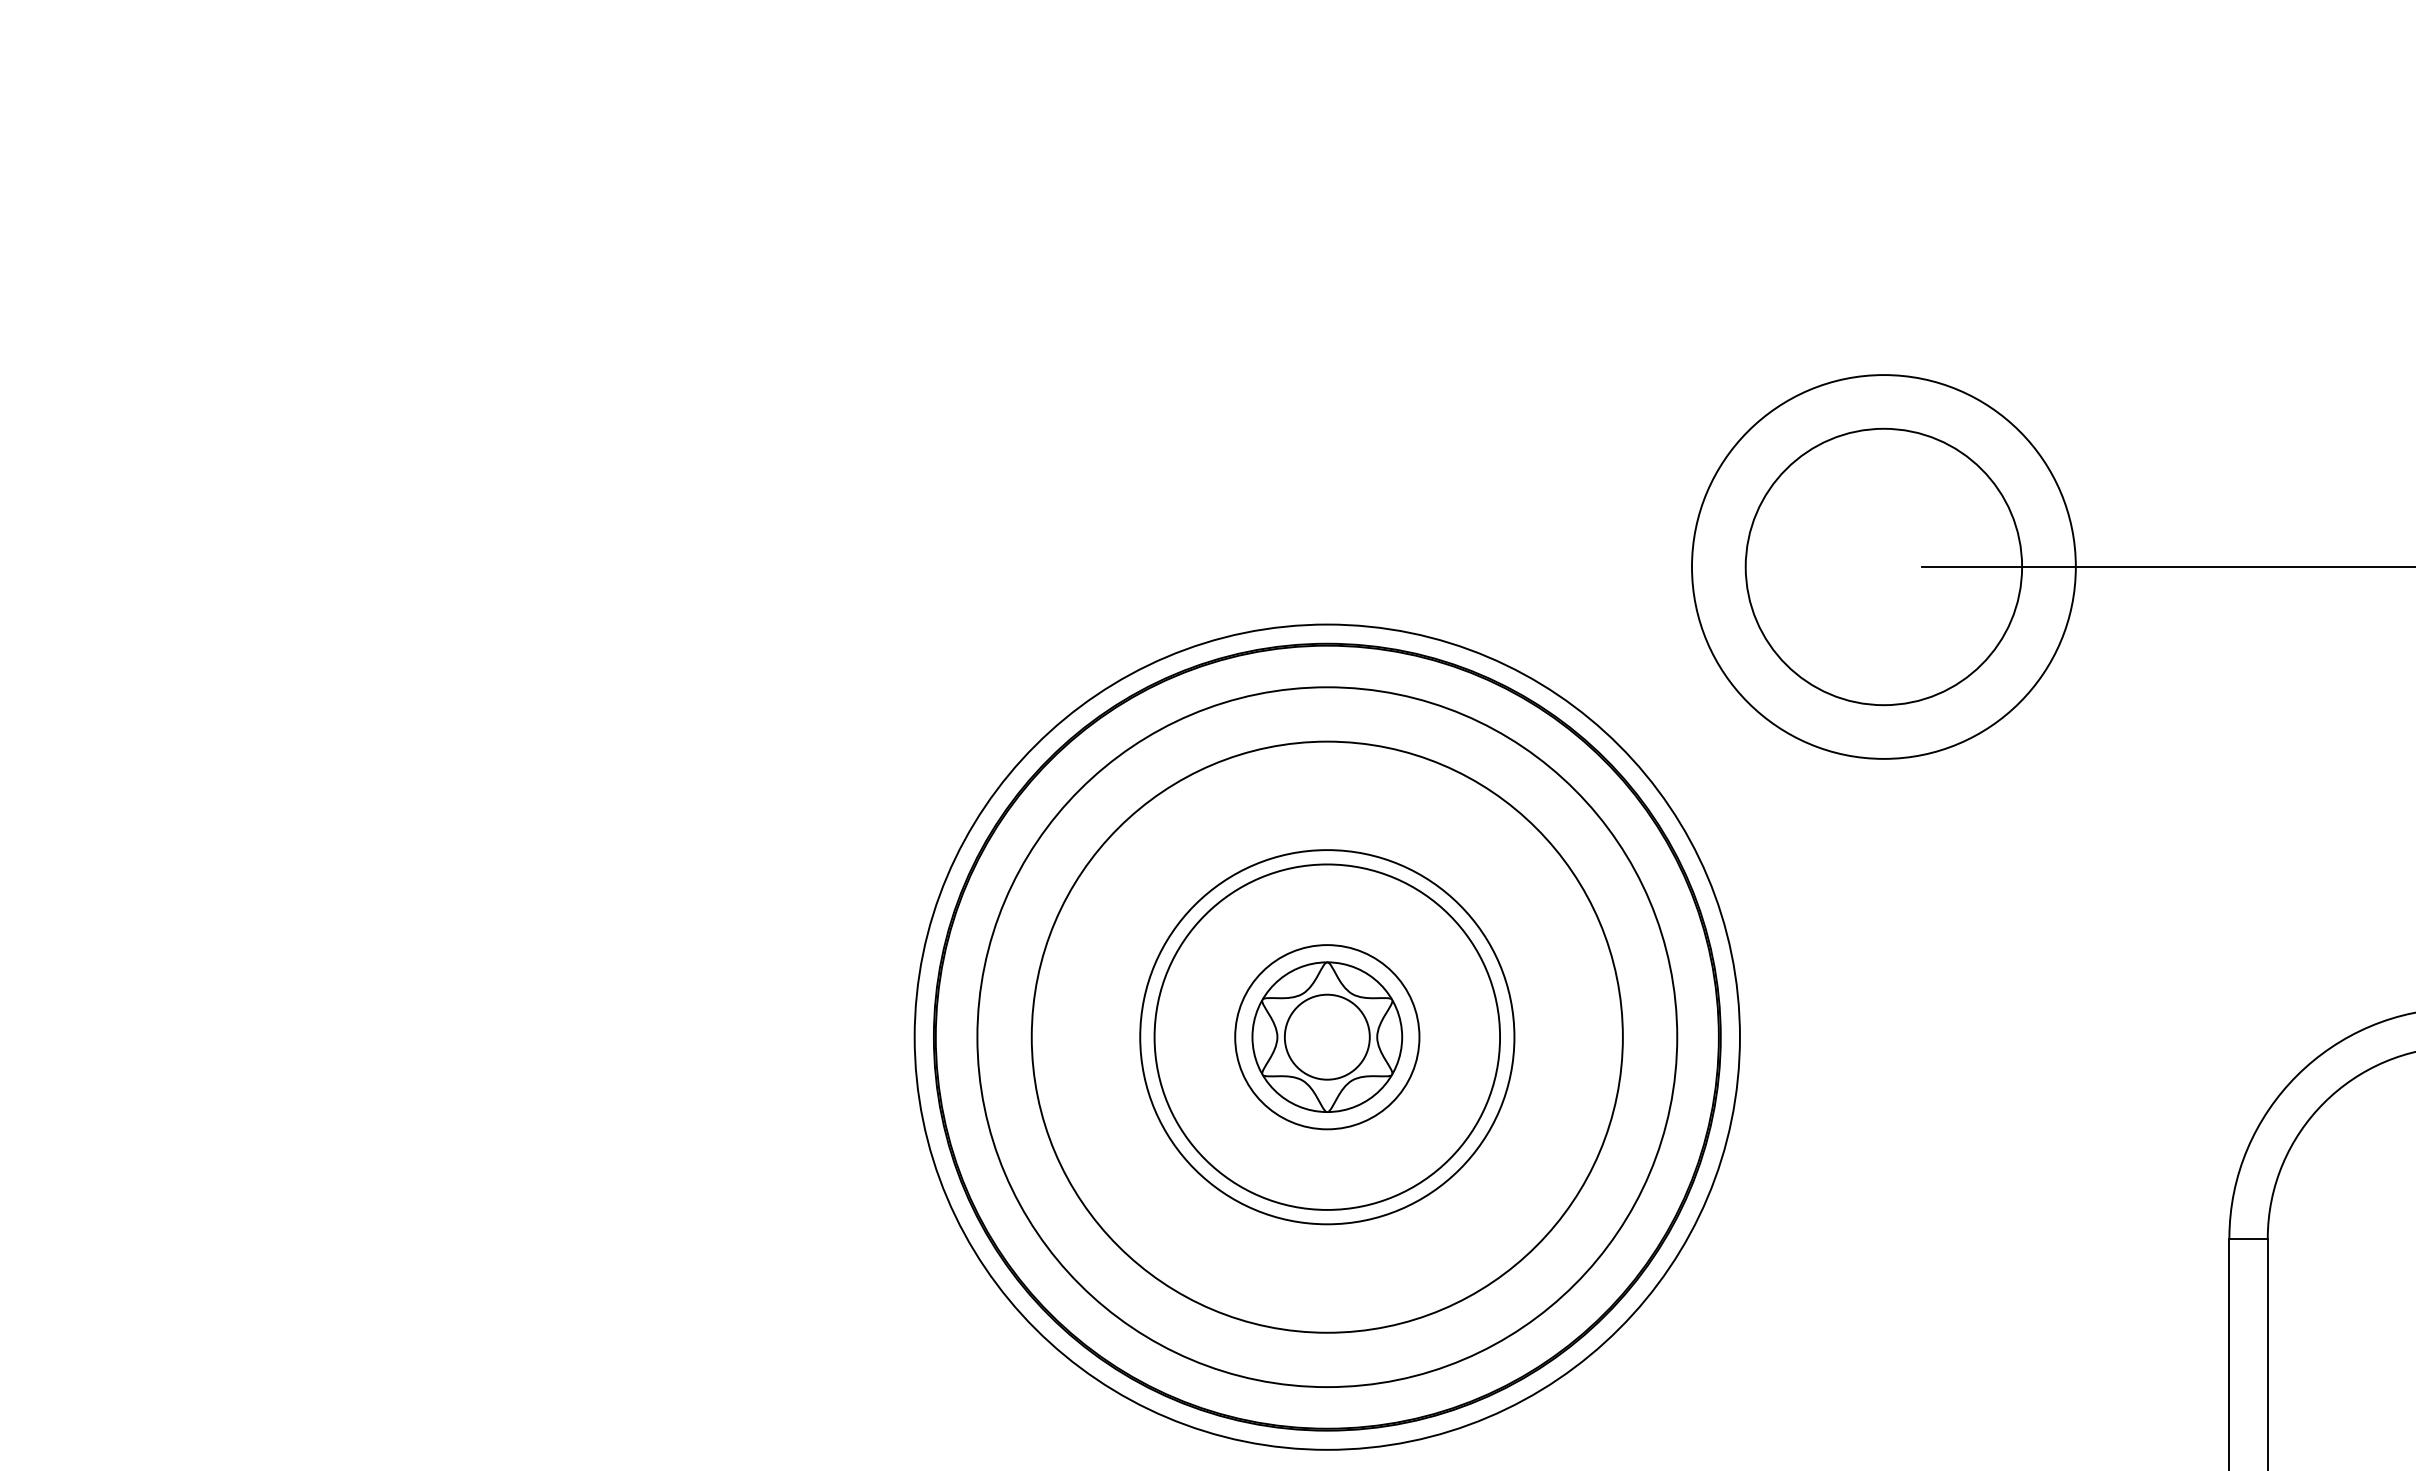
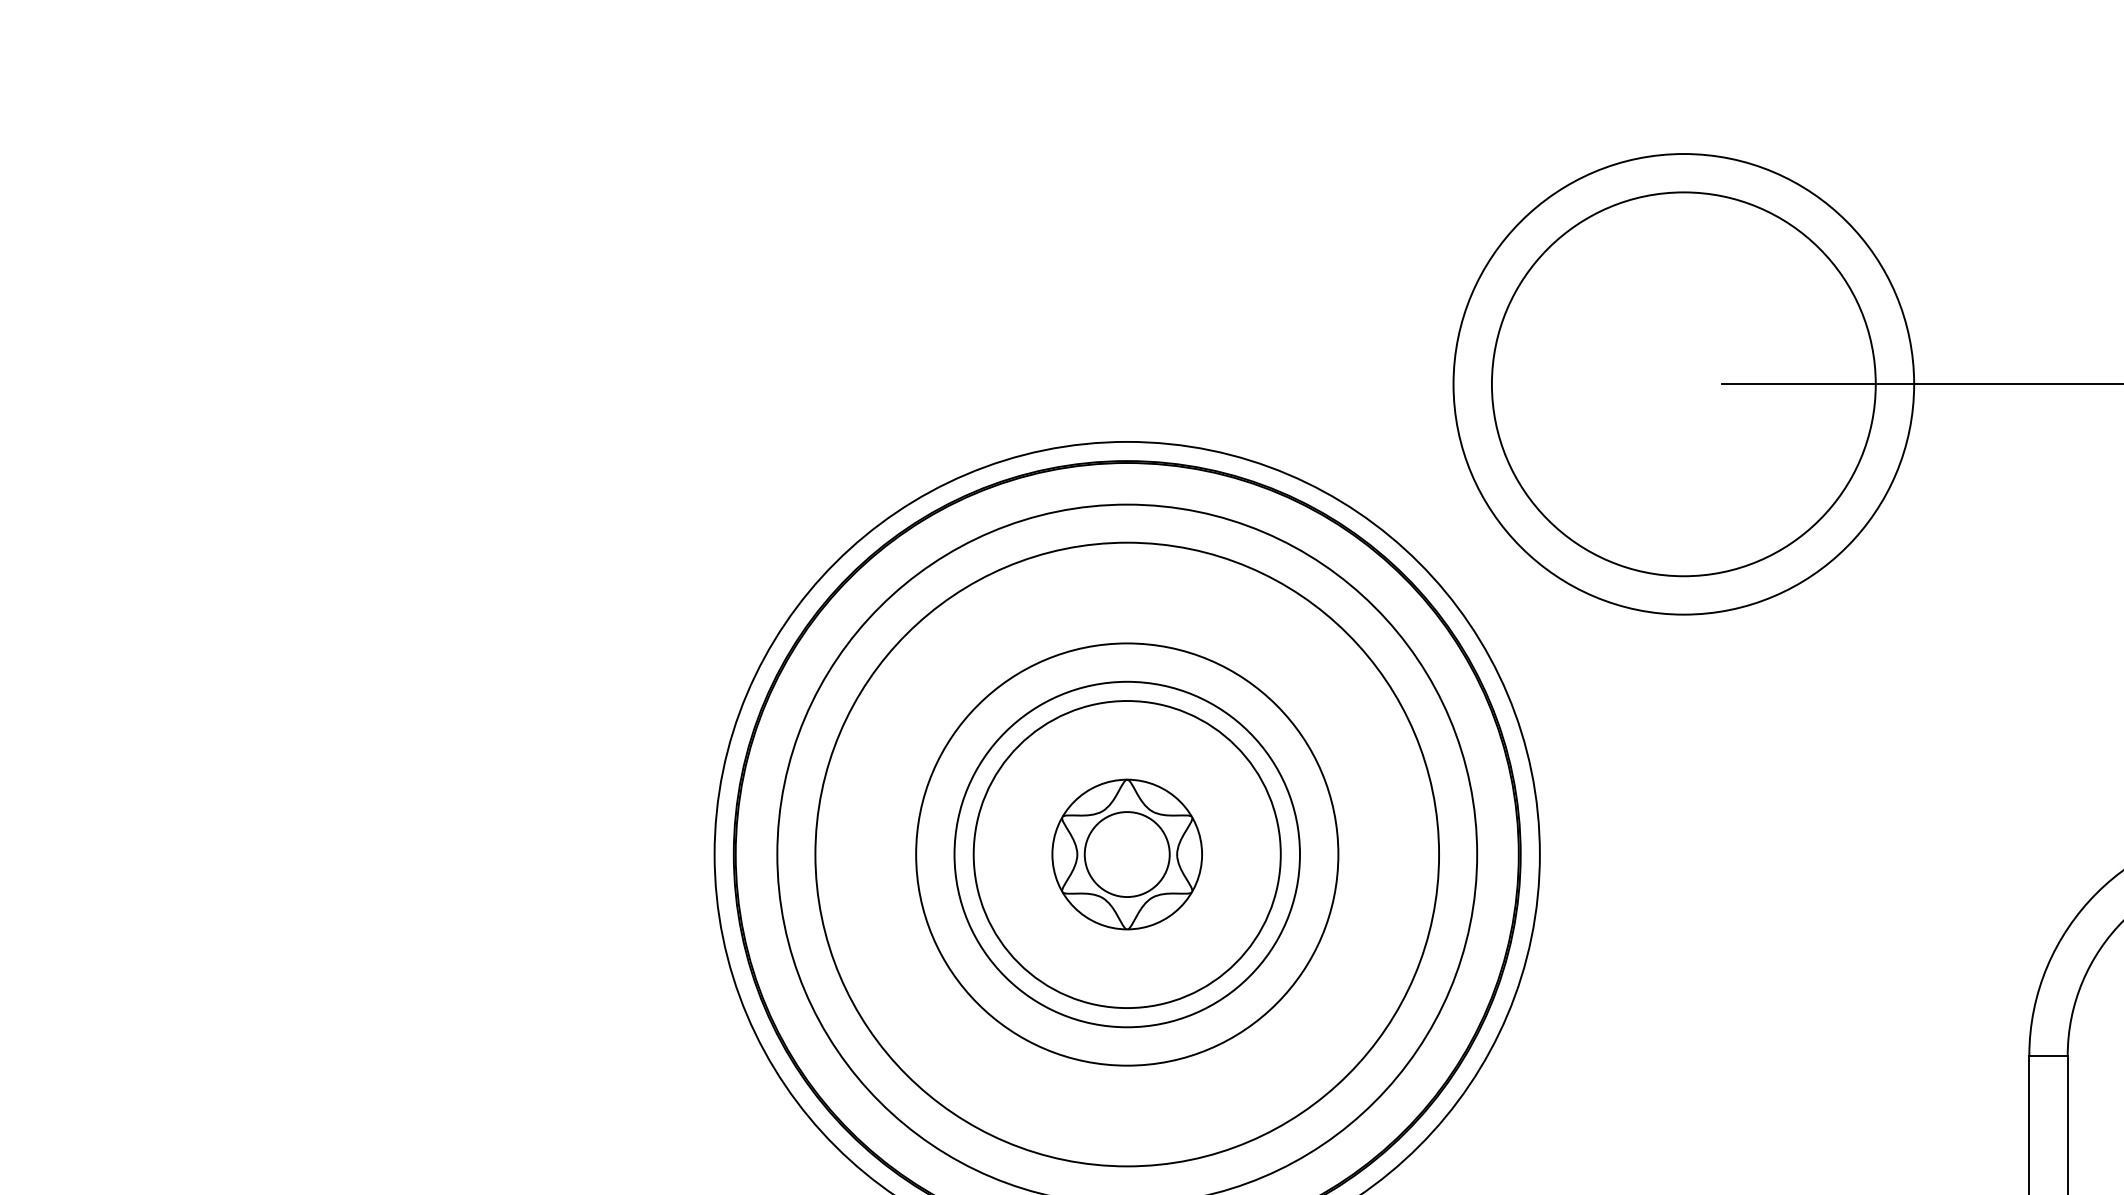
circle: (1883, 566) -> (1683, 383), size x1.67
circle: (1326, 1036) -> (1126, 853), size x1.67
circle: (1327, 1037) -> (1127, 854), size x0.71
circle: (1327, 1037) -> (1127, 854), size x1.67

